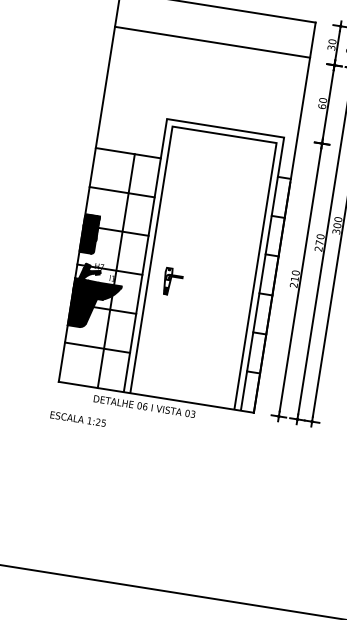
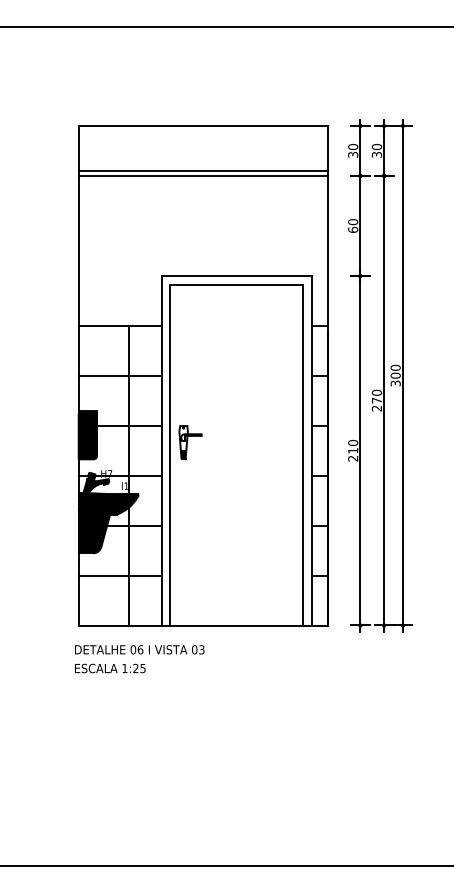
line: (211, 46) -> (203, 176), added
part: (172, 281) -> (190, 442), moved
text: (144, 406) -> (139, 649), moved

